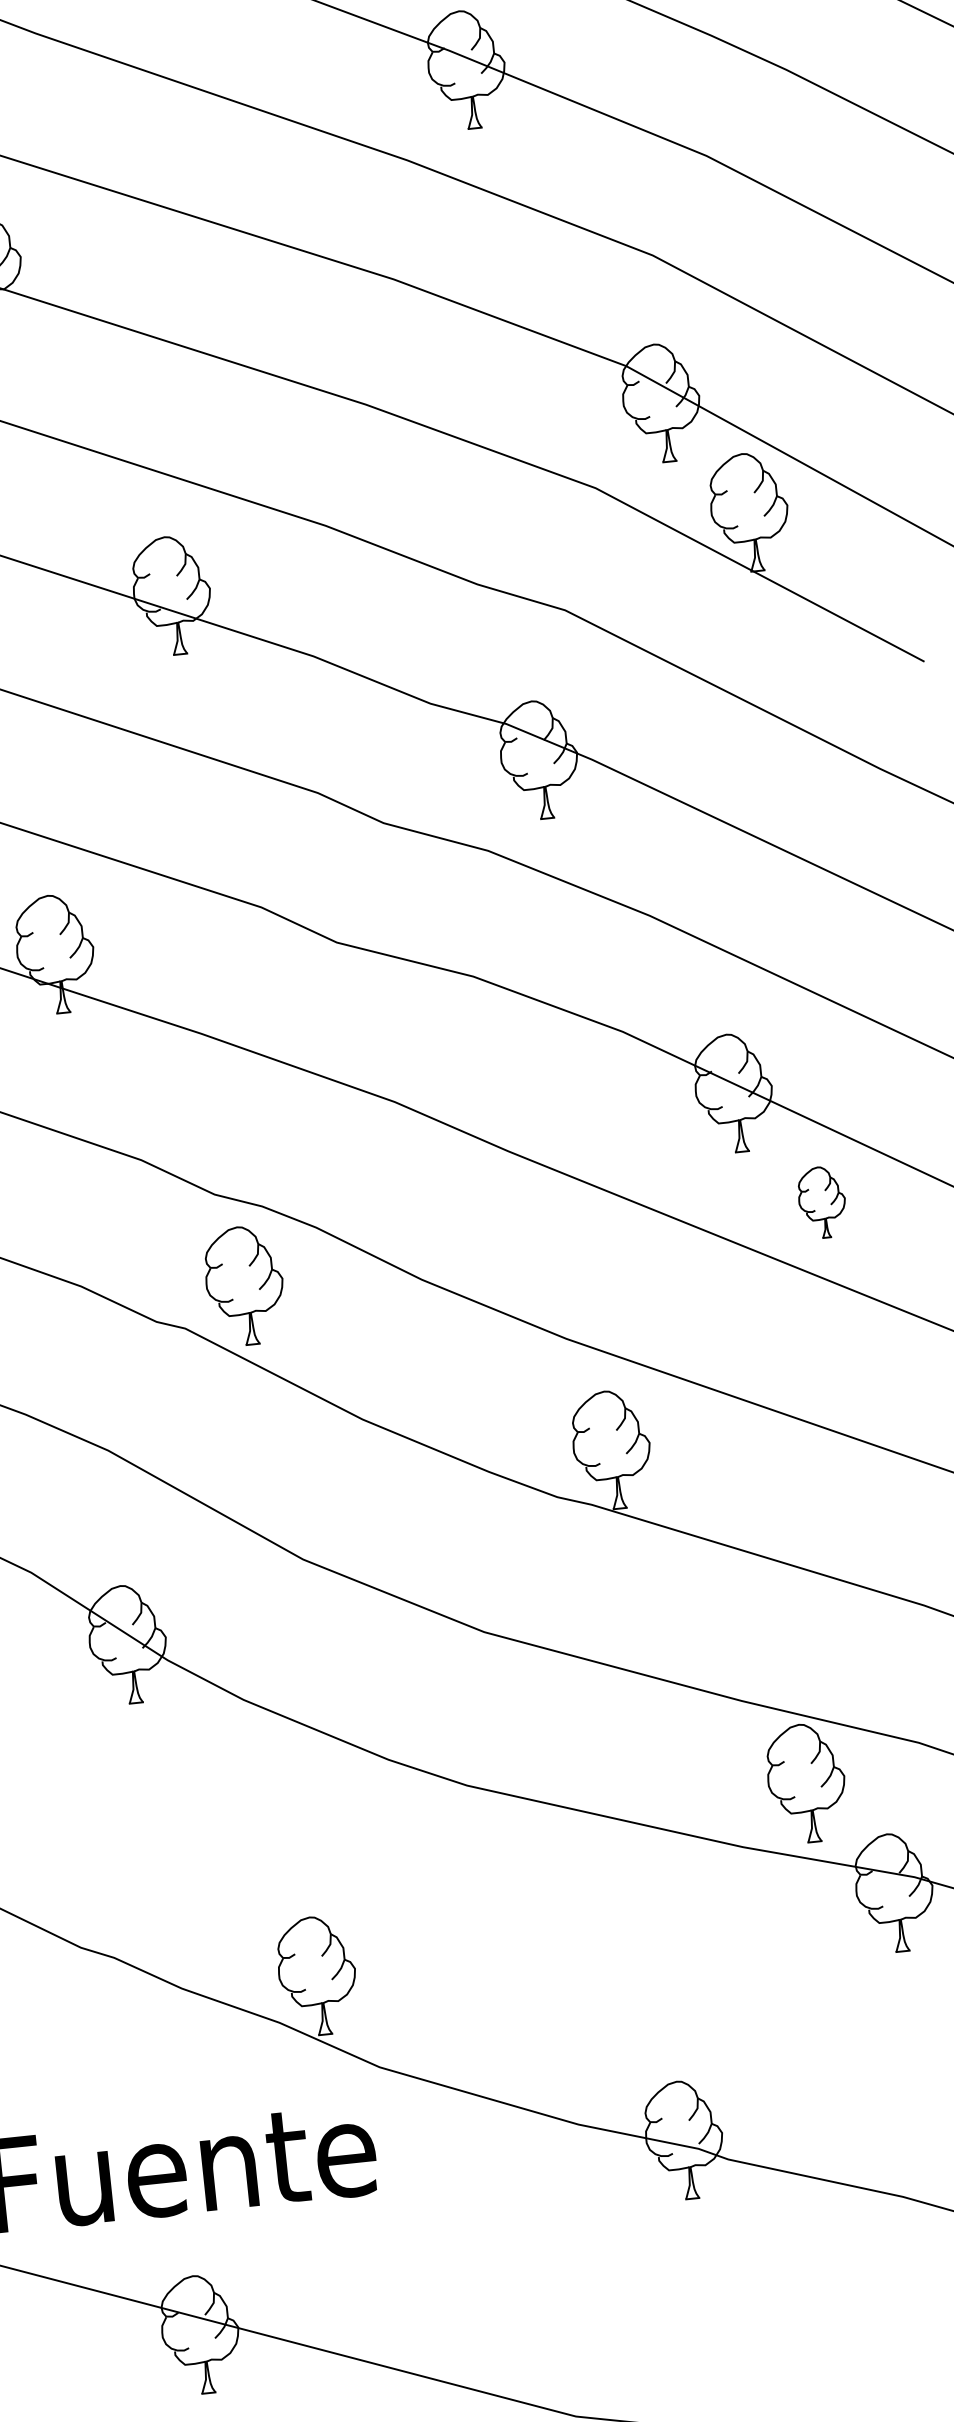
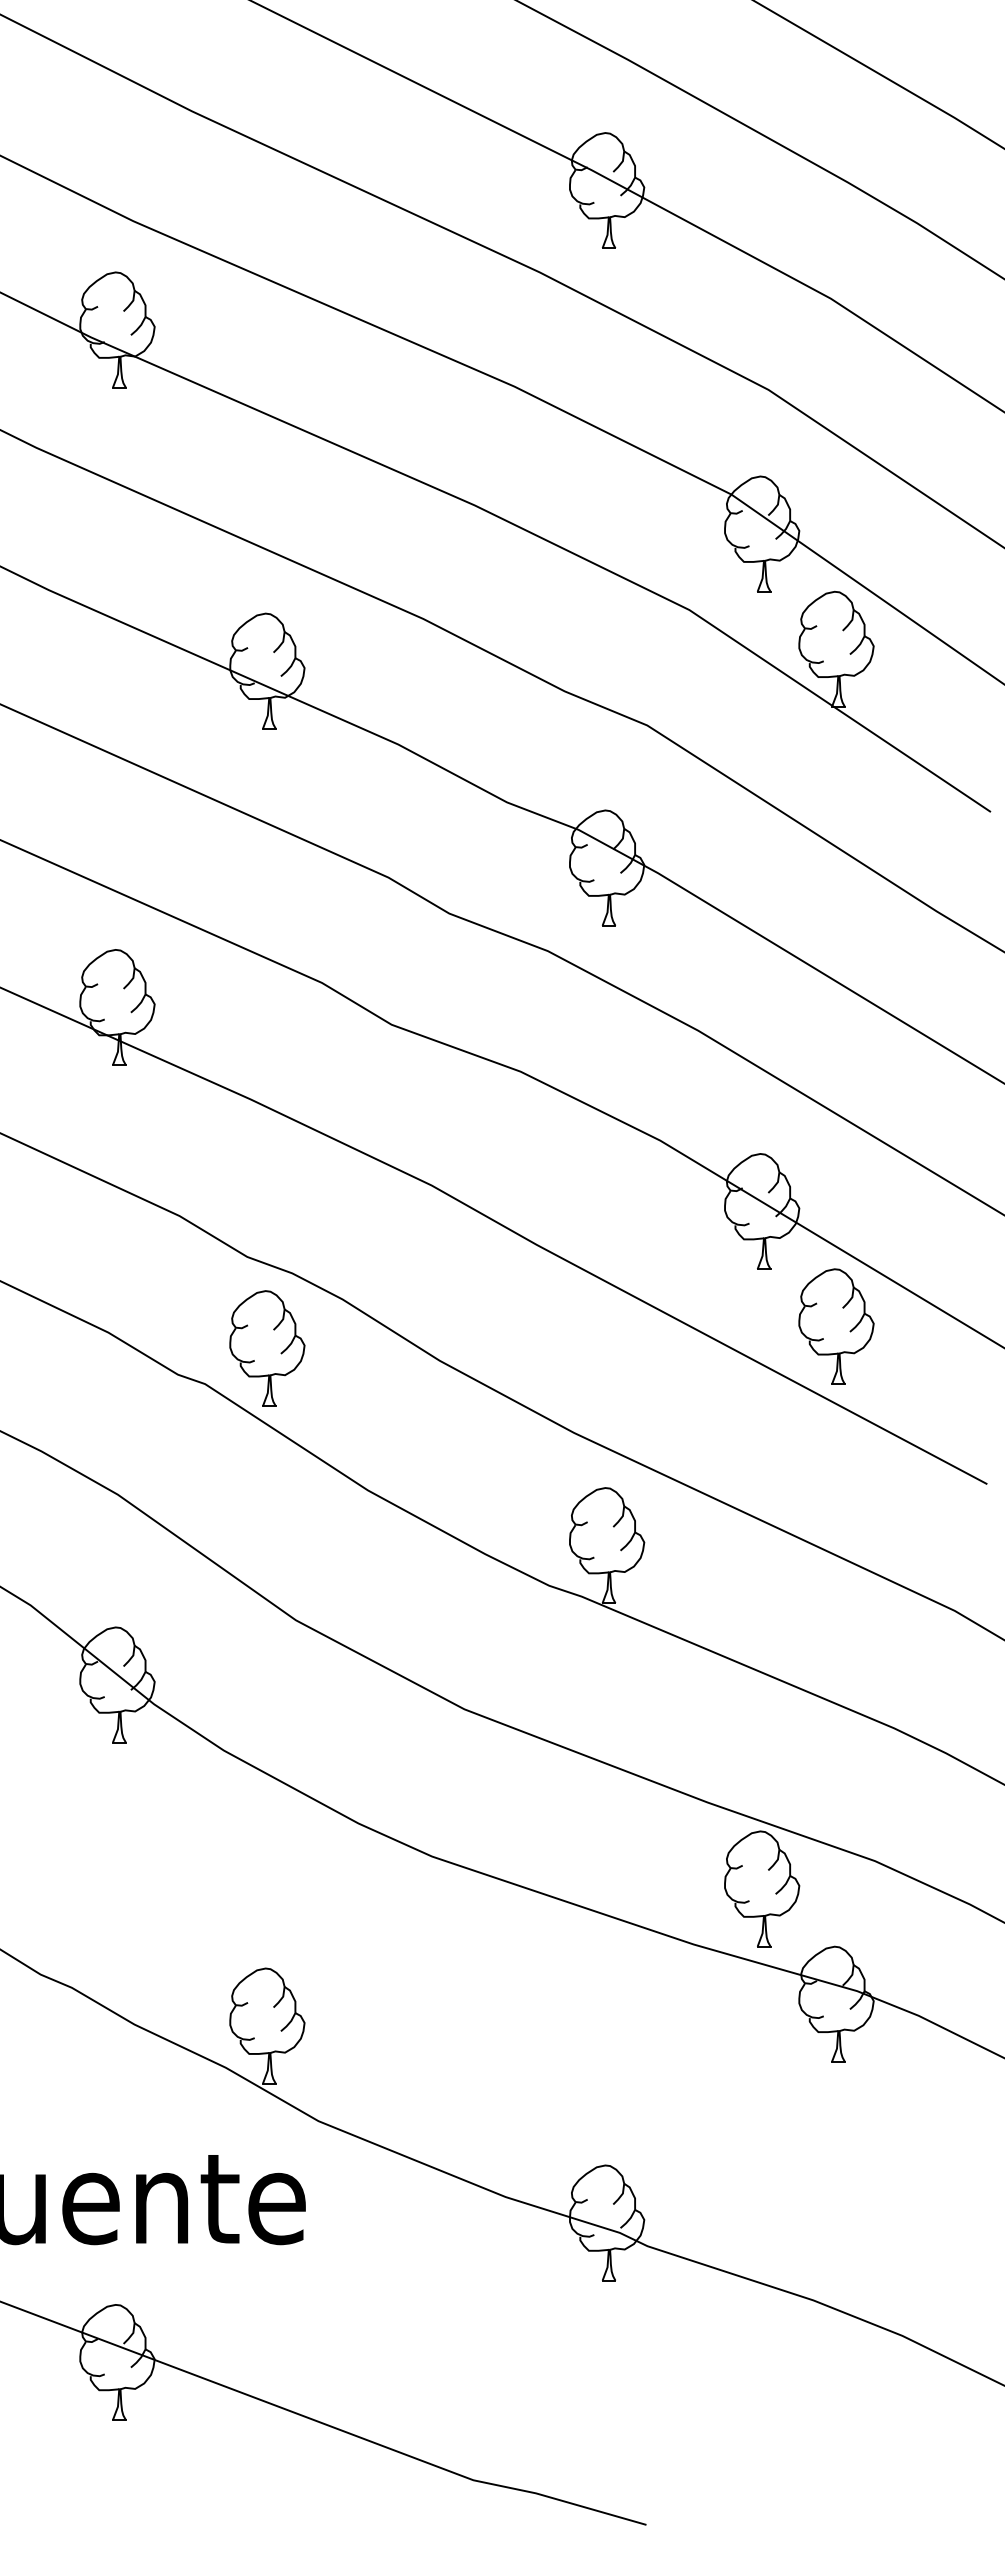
part: (822, 1202) -> (836, 1326), size x1.67

